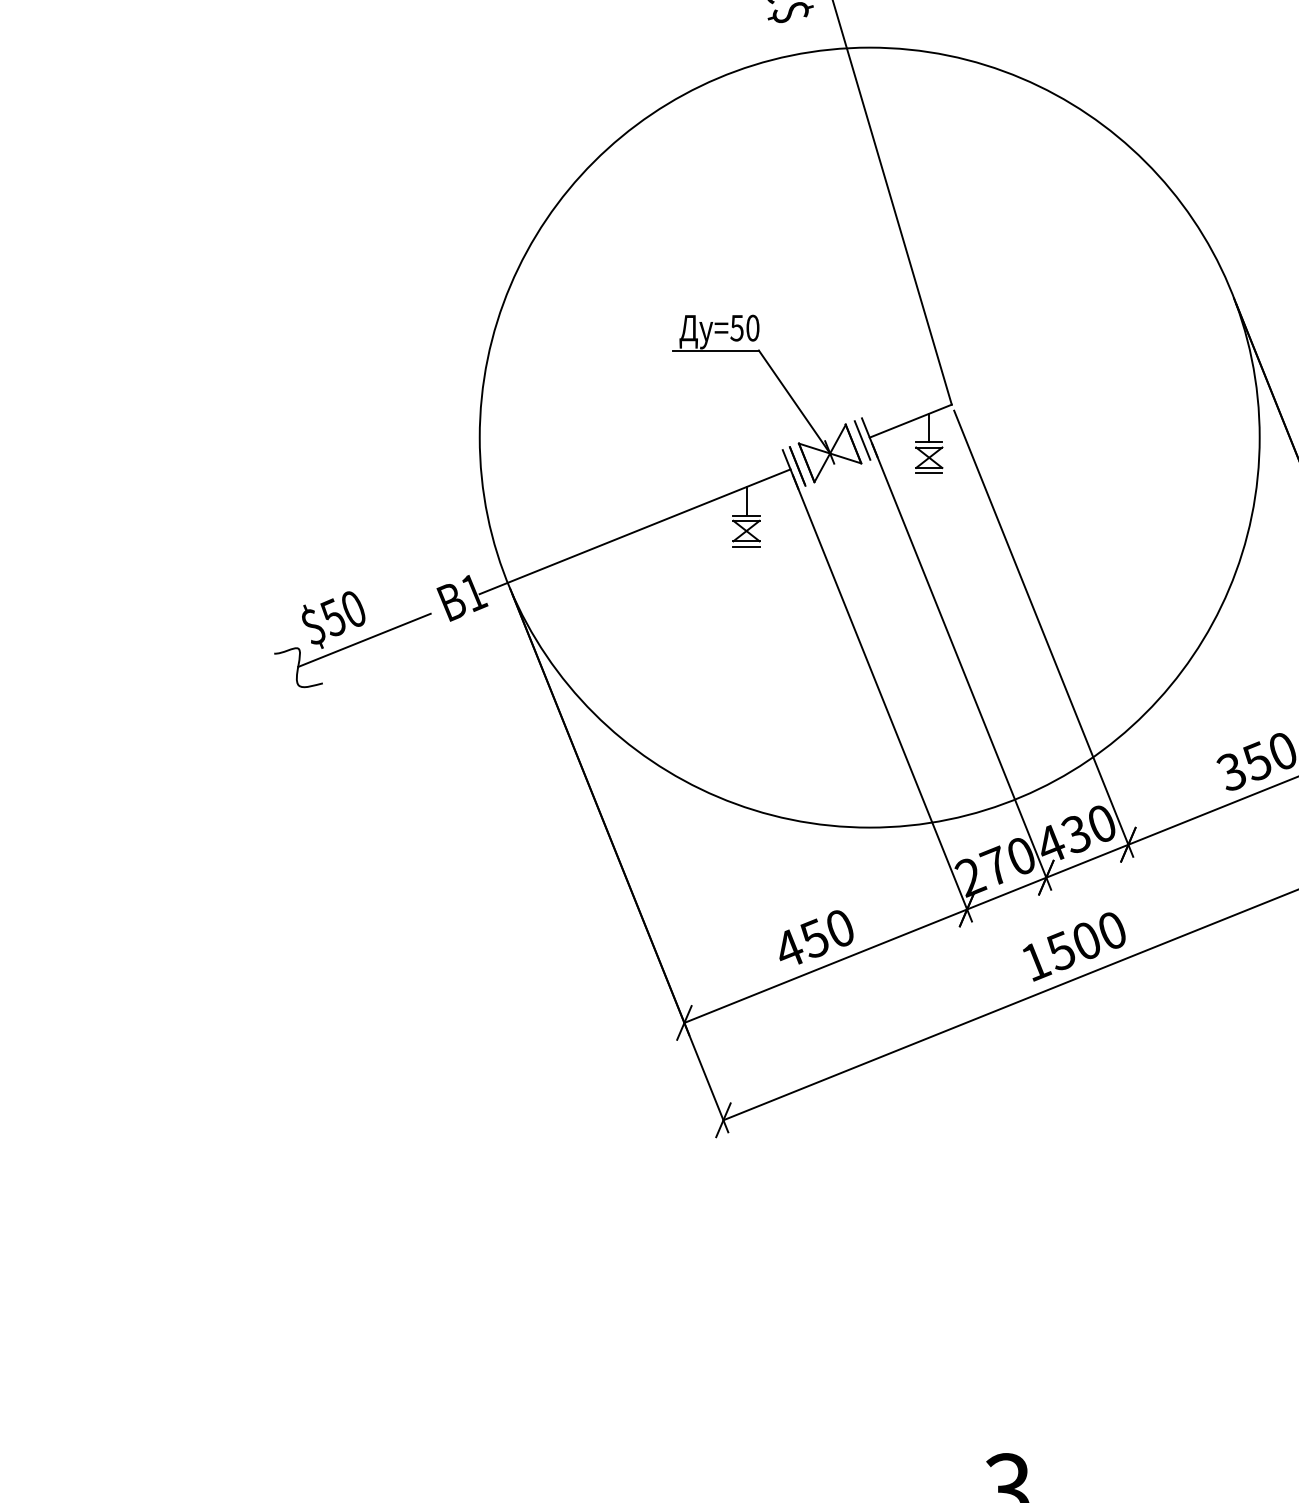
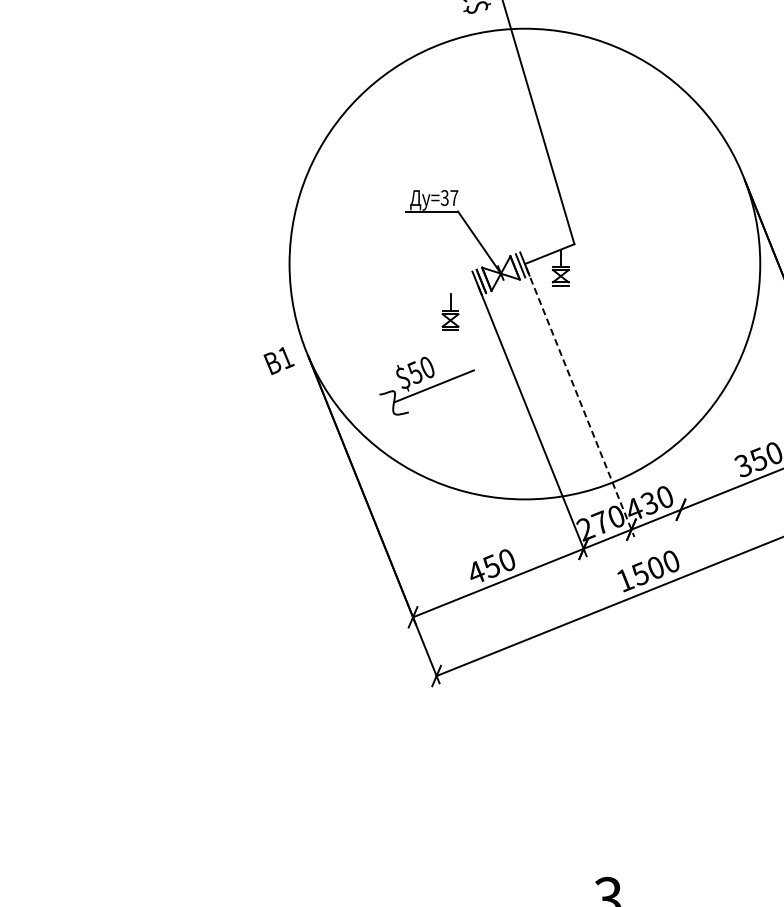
text: (744, 328) -> (449, 198), =50 -> =37
line: (635, 531) -> (383, 320), removed
line: (1043, 633) -> (629, 382), removed
part: (352, 638) -> (426, 385), moved
line: (961, 666) -> (580, 402), solid -> dashed

